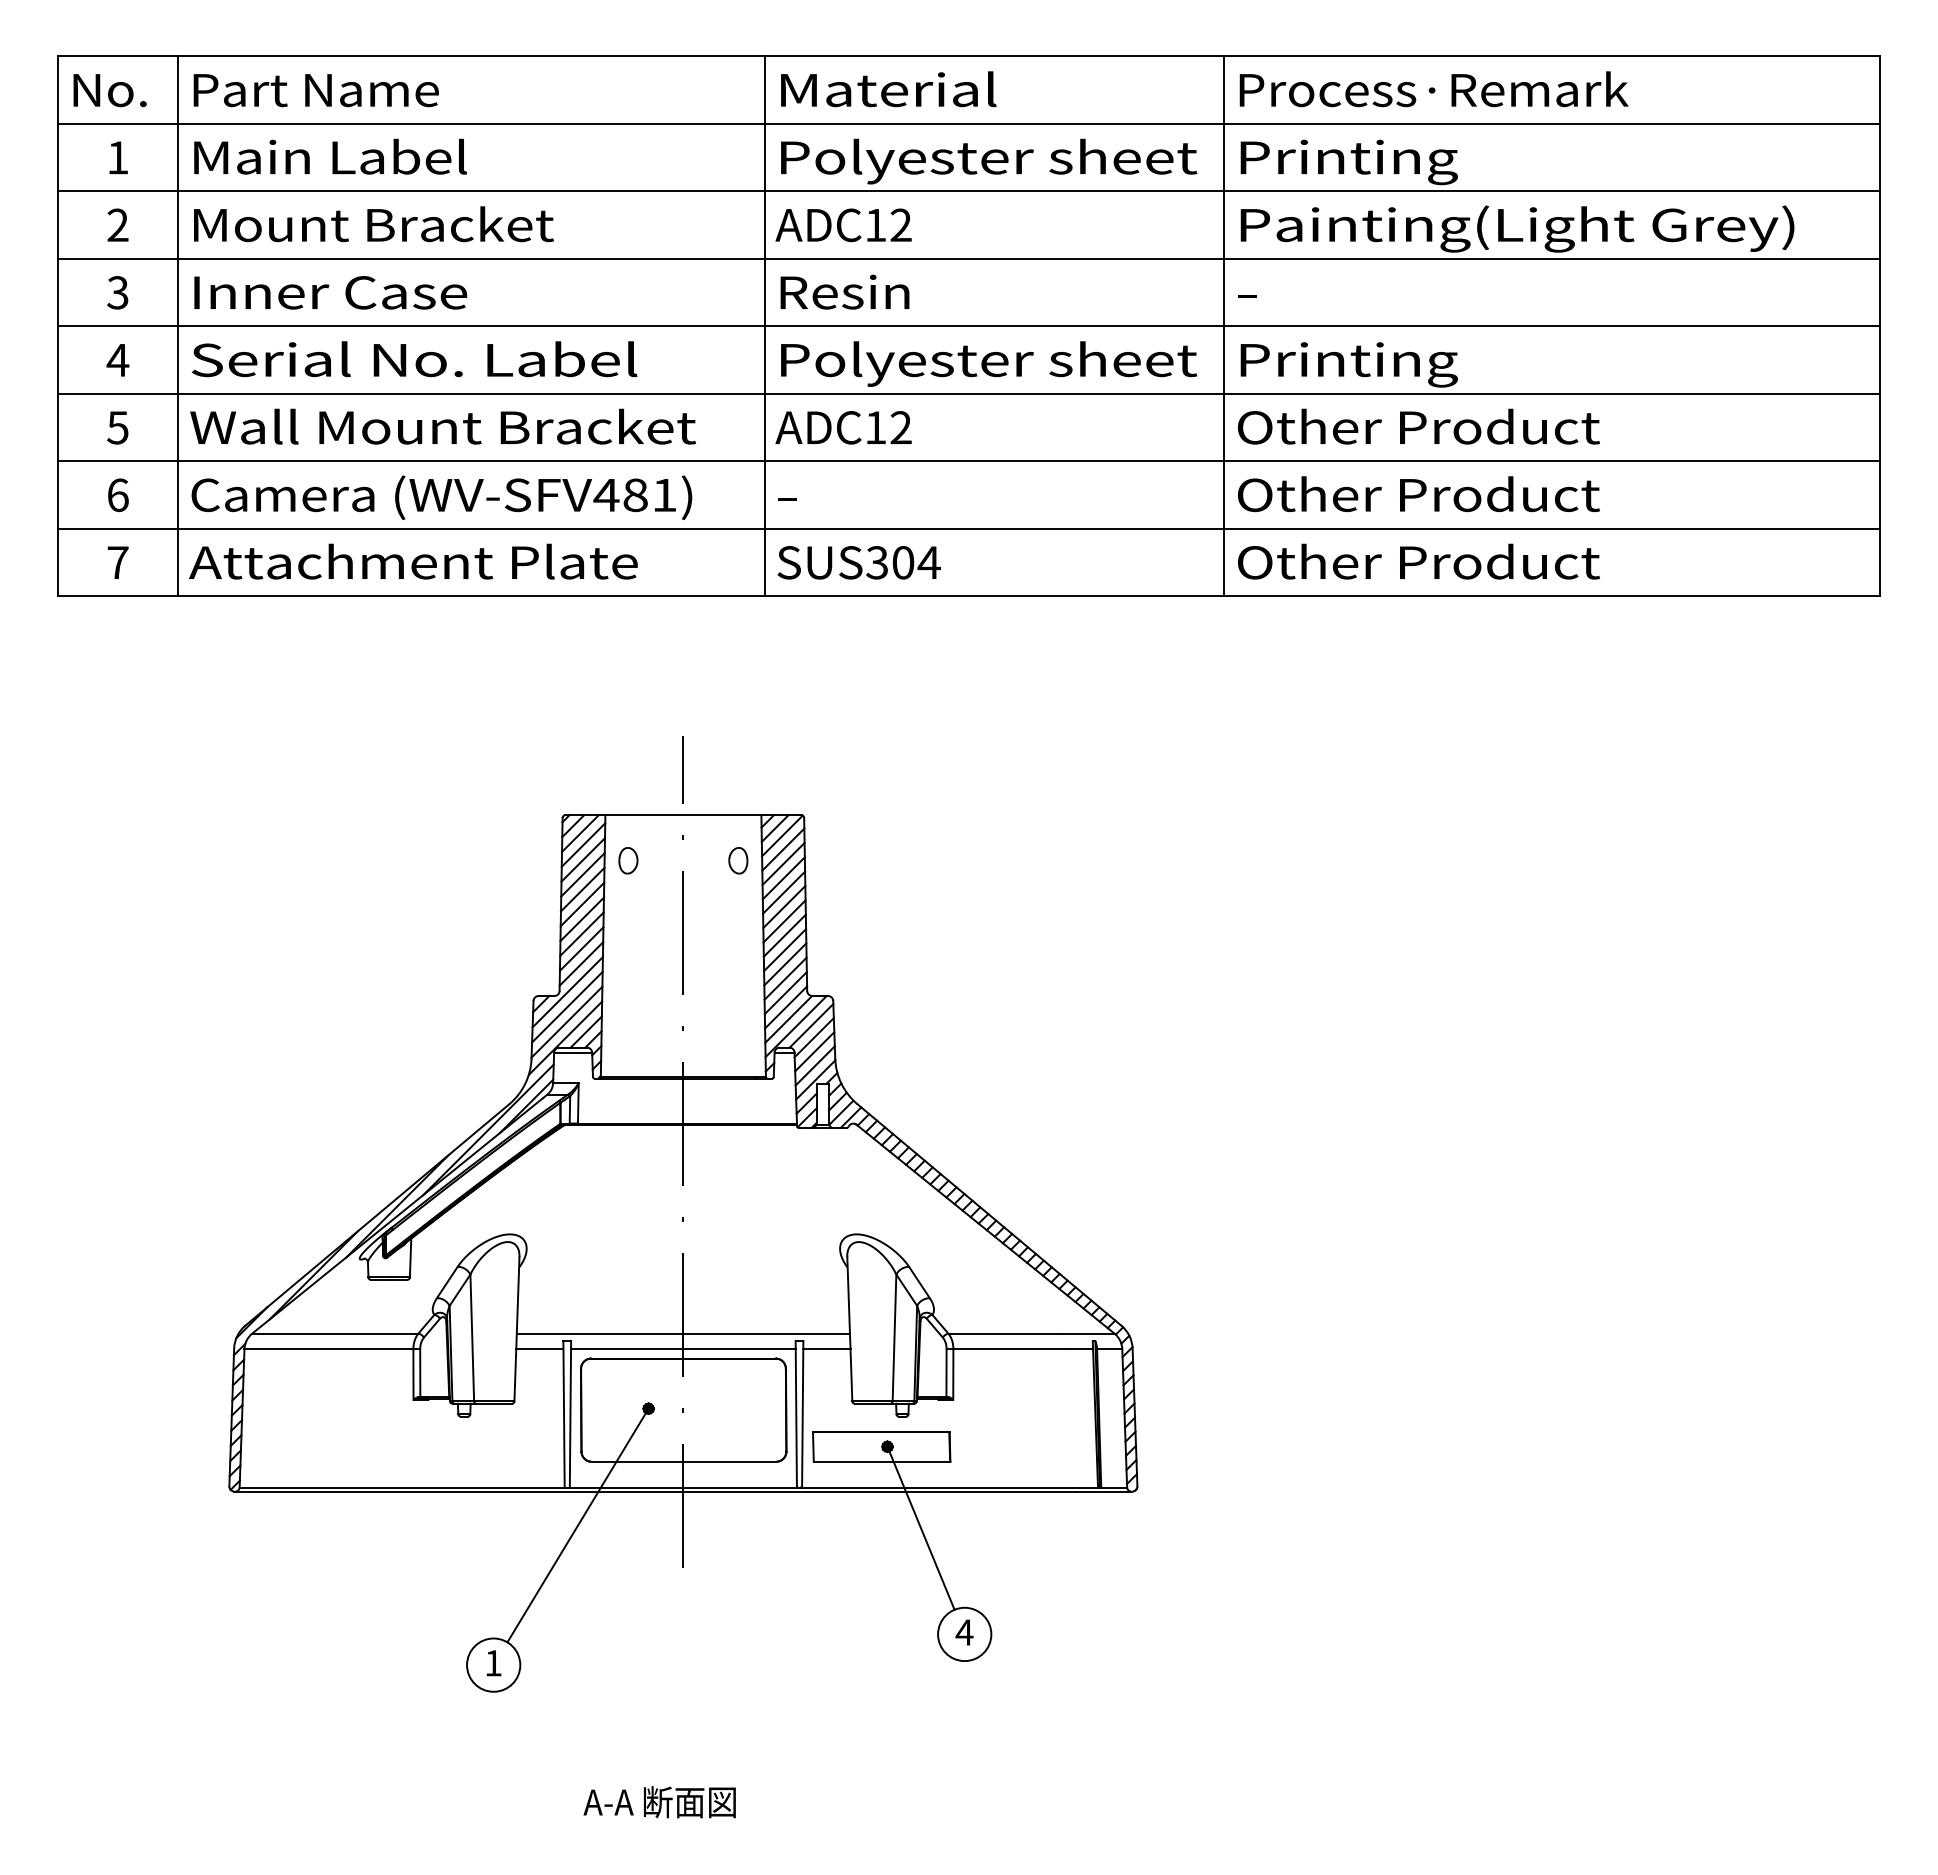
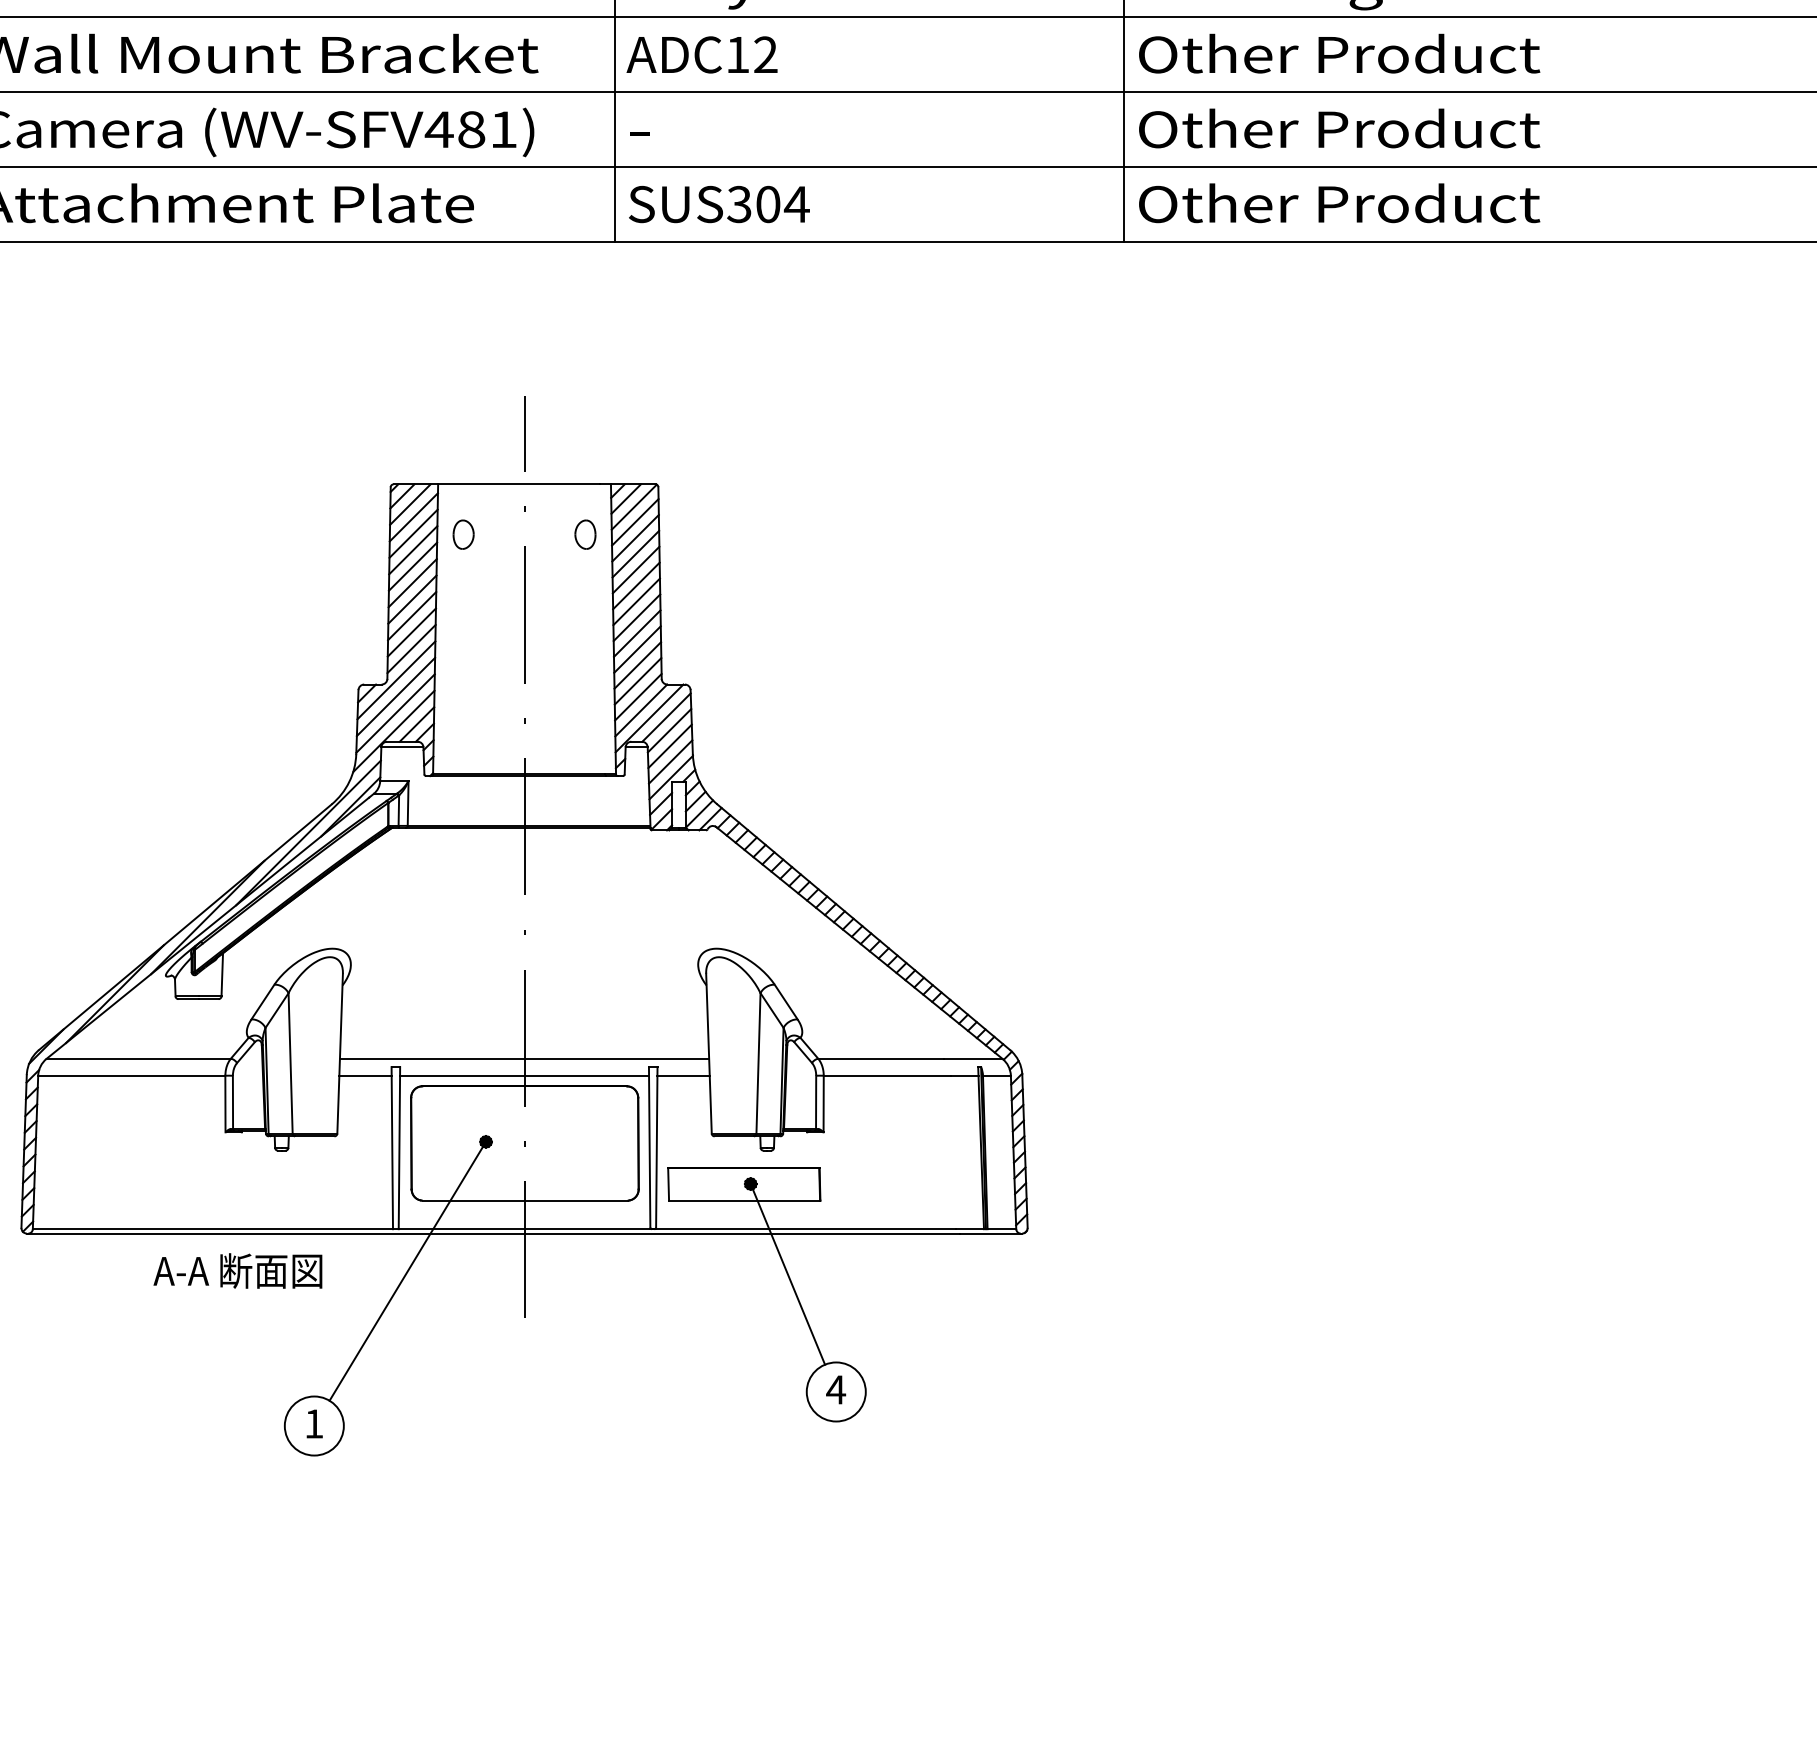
text: (659, 1802) -> (237, 1271), moved

